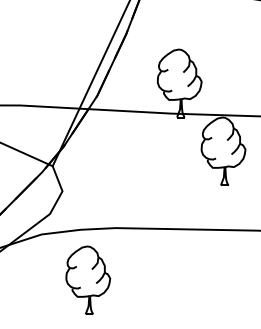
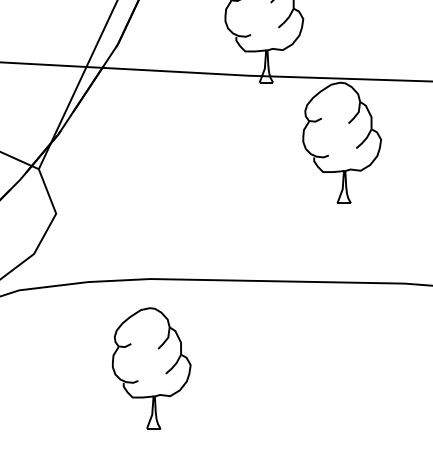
part: (88, 279) -> (152, 366), moved

